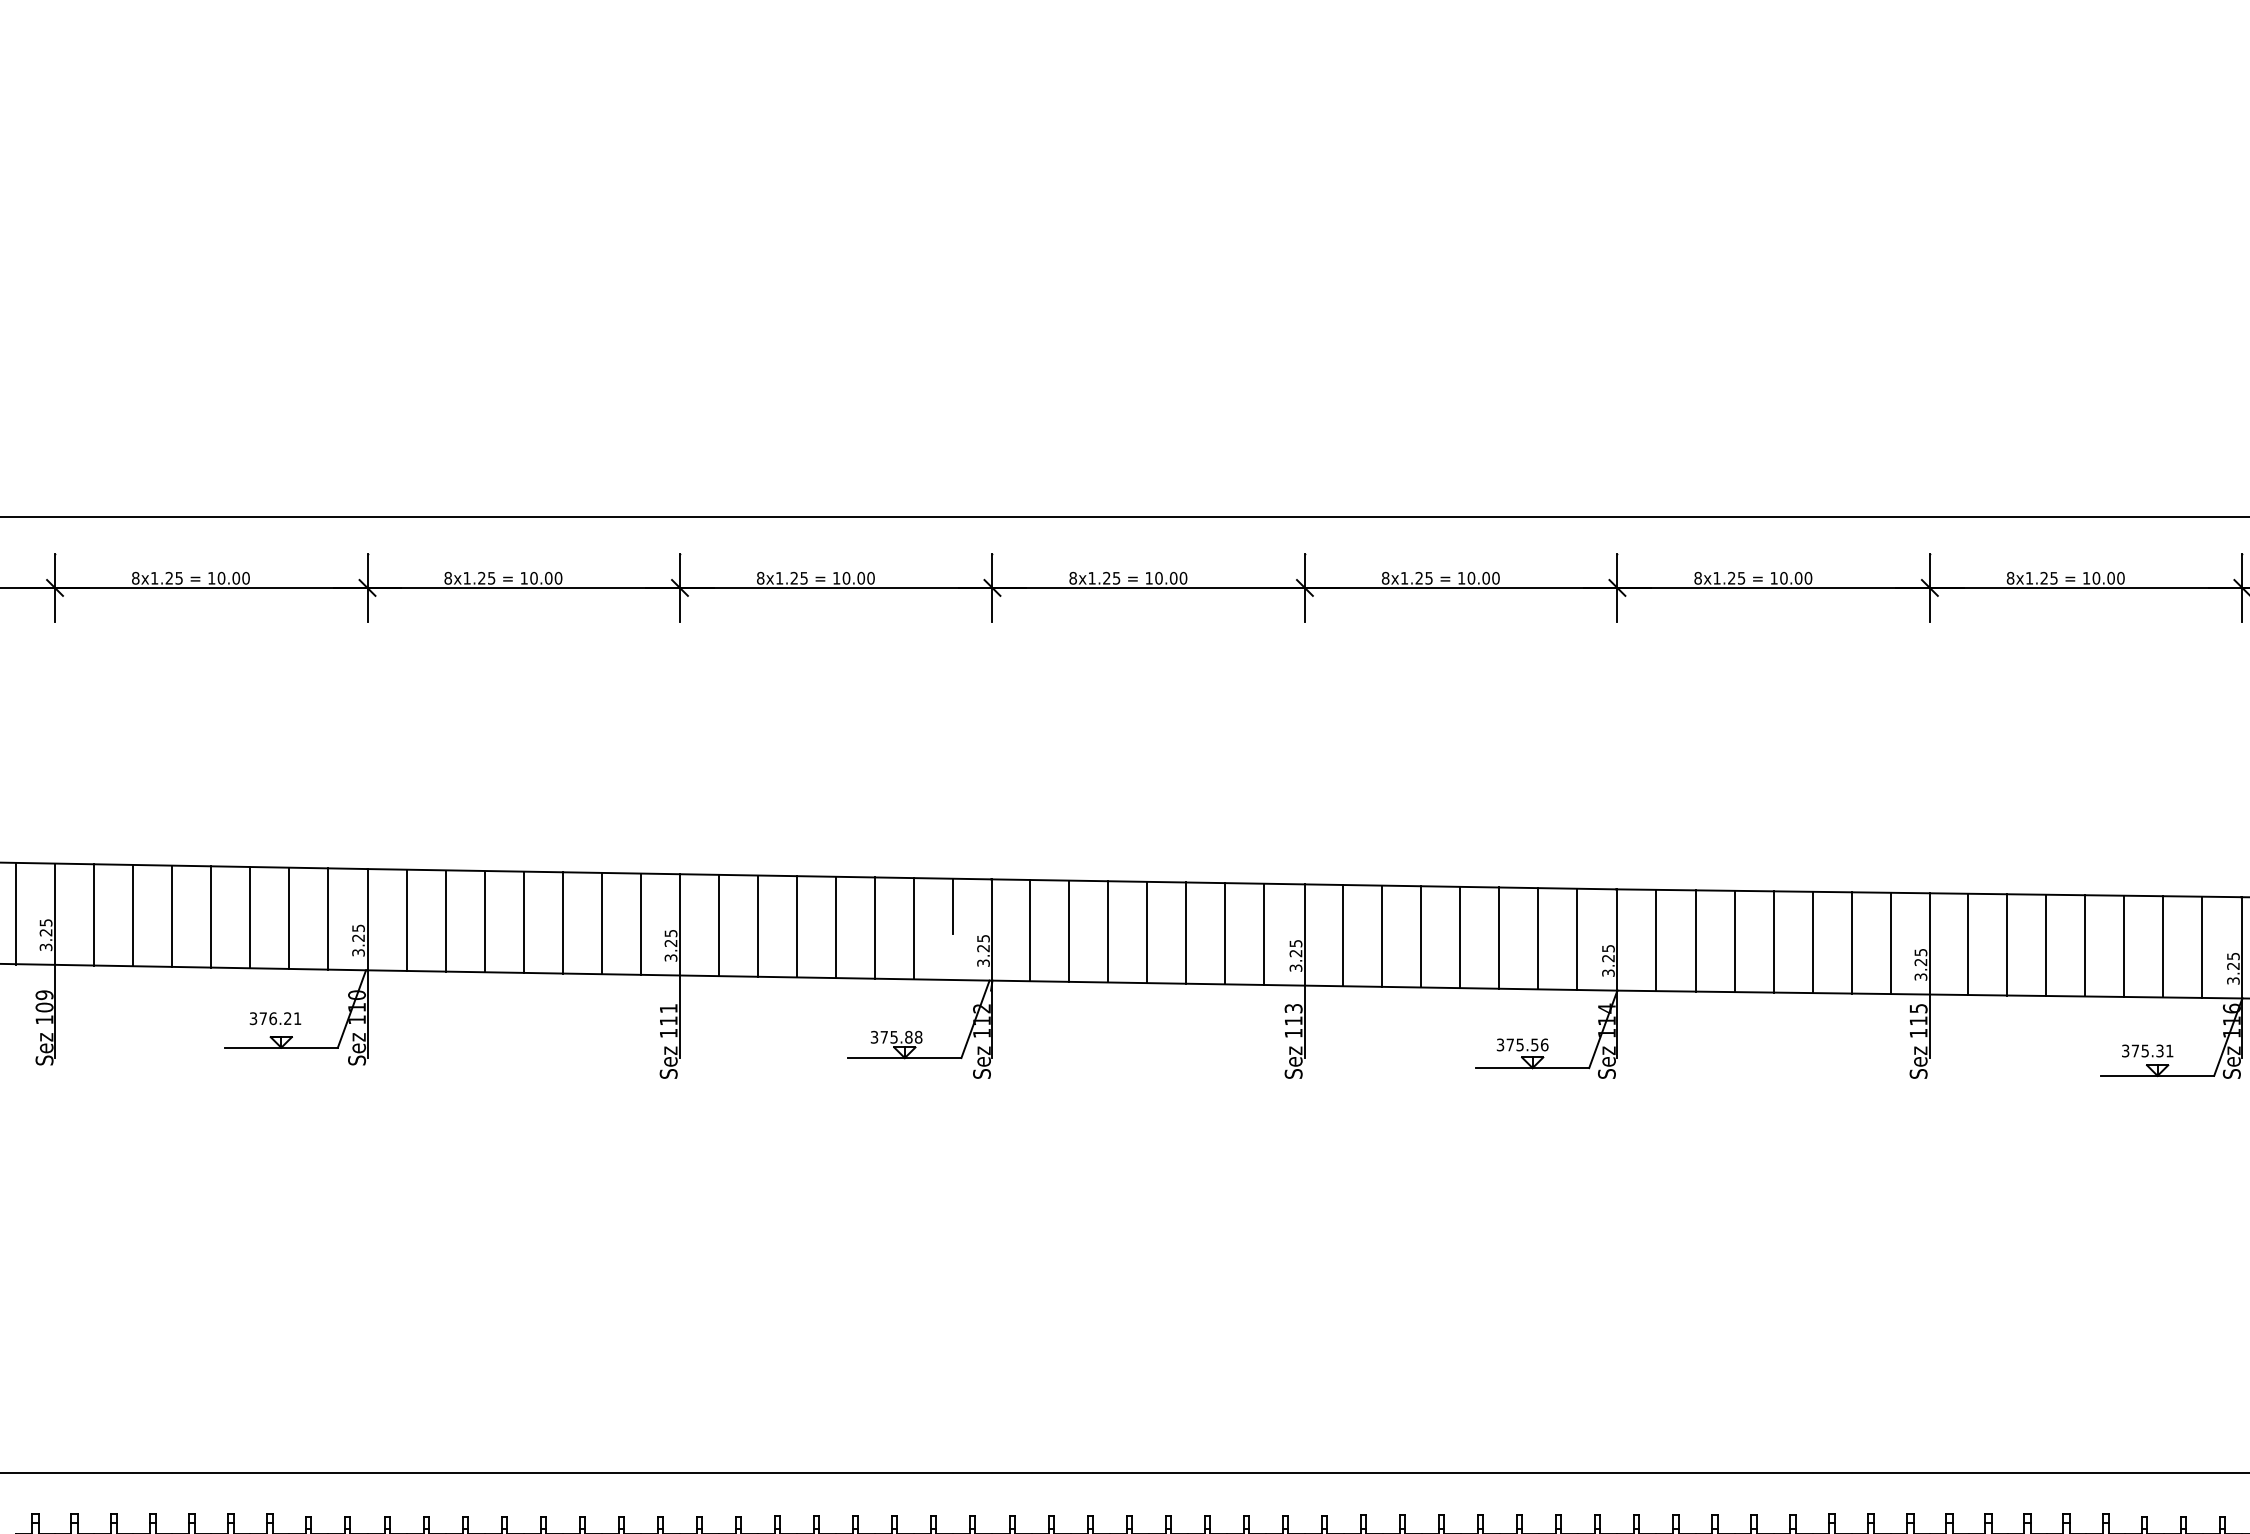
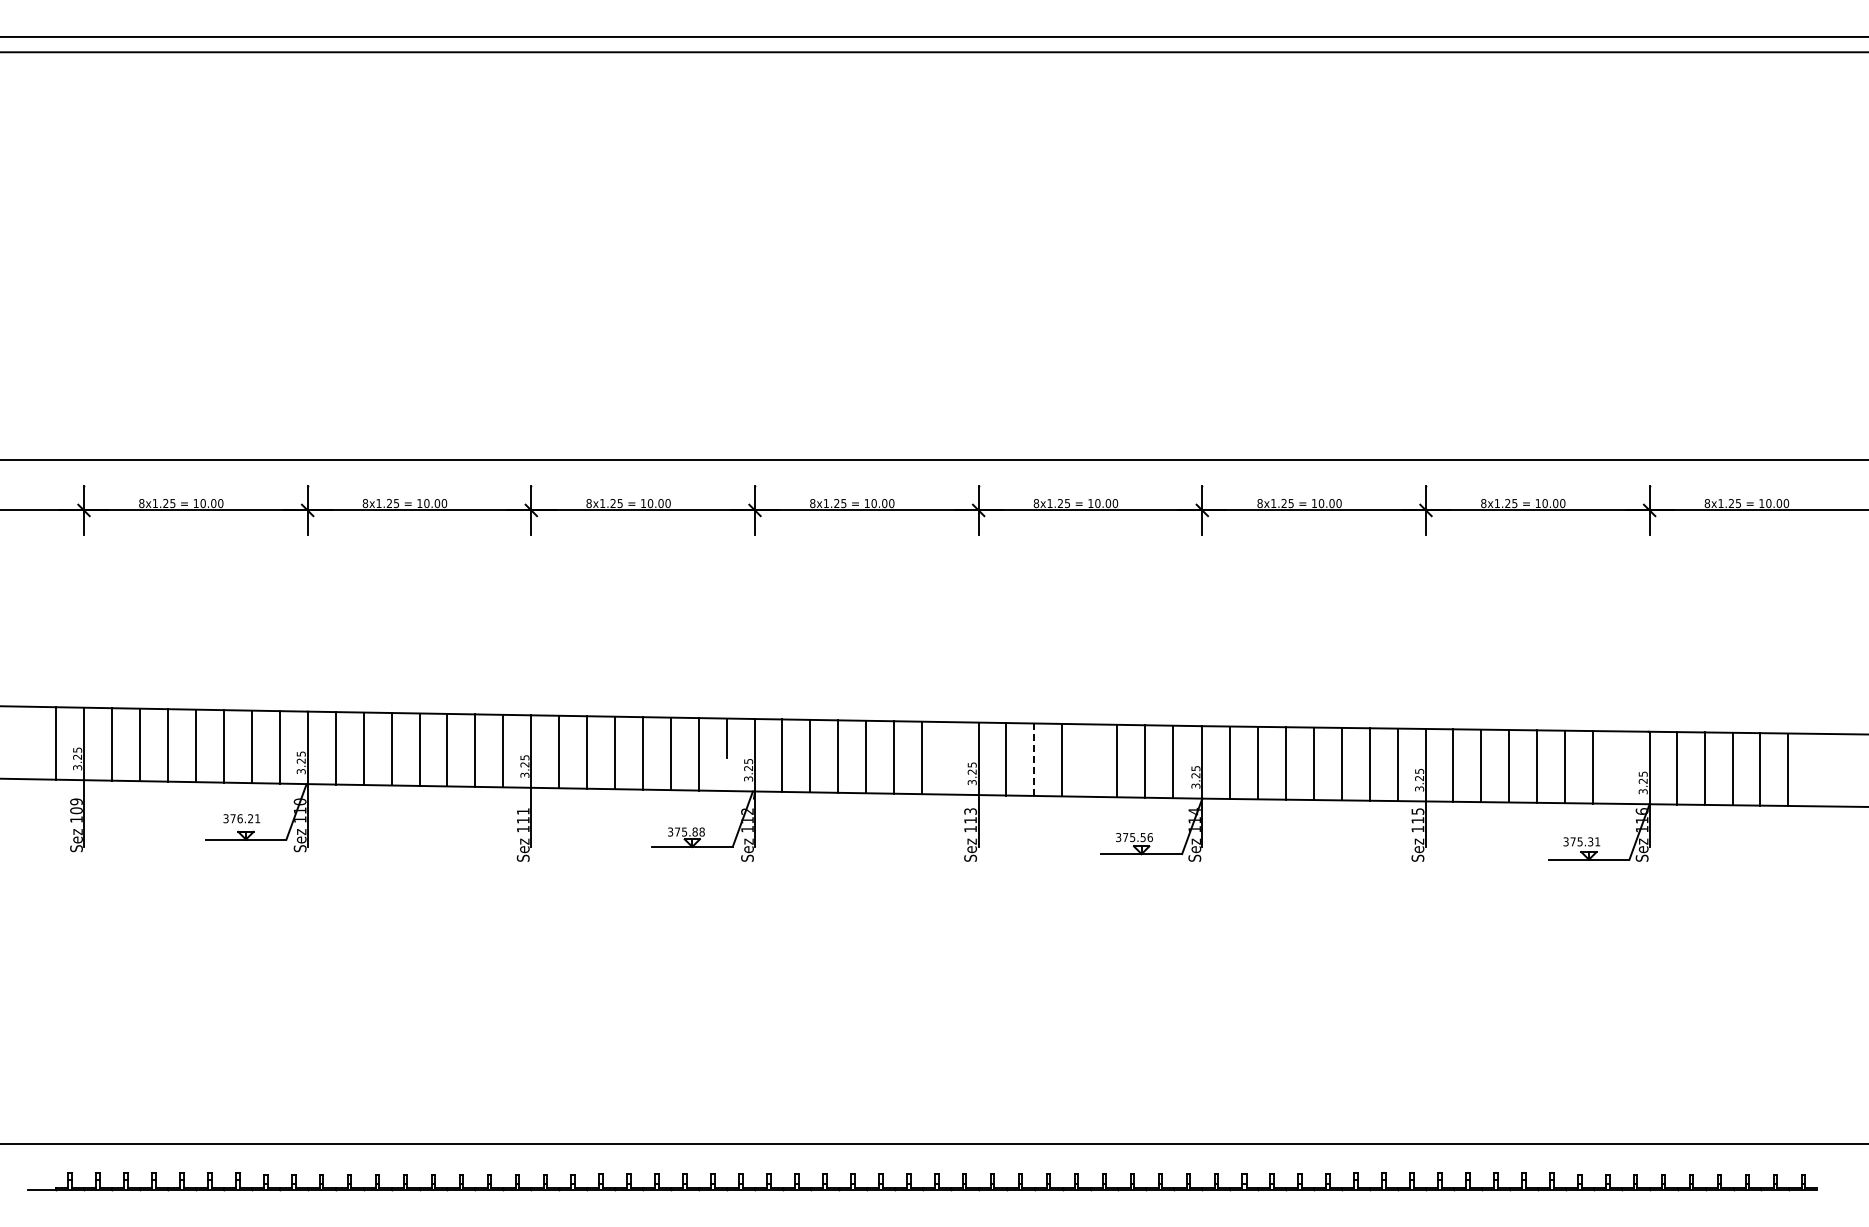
line: (1264, 934) -> (949, 758), removed
line: (1381, 935) -> (1033, 759), solid -> dashed
line: (1459, 937) -> (1089, 760), removed
line: (2201, 947) -> (1620, 767), removed

